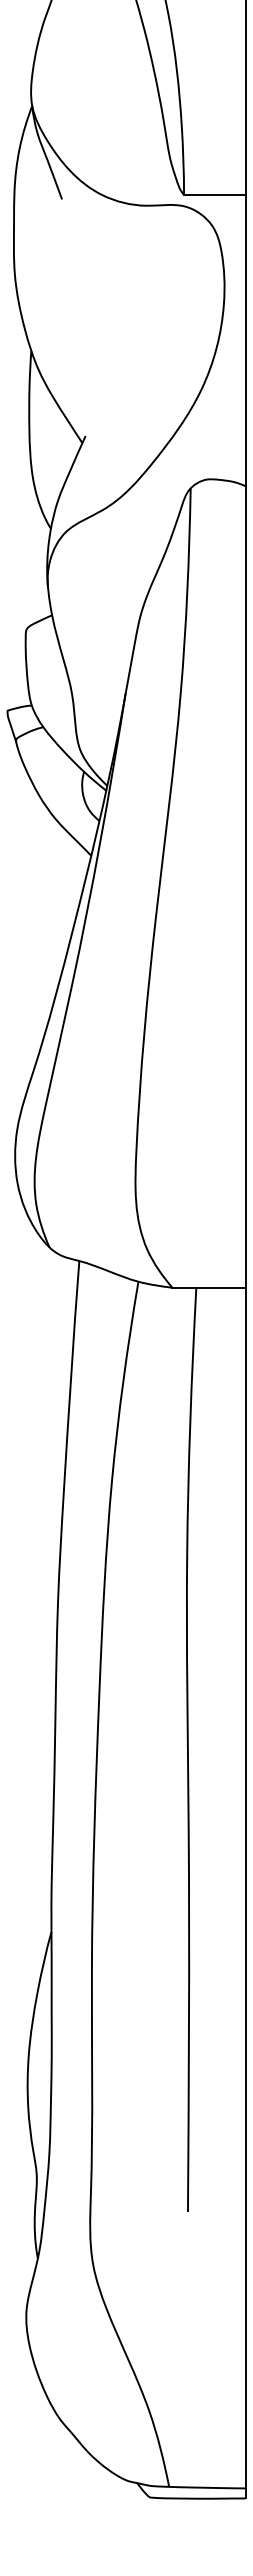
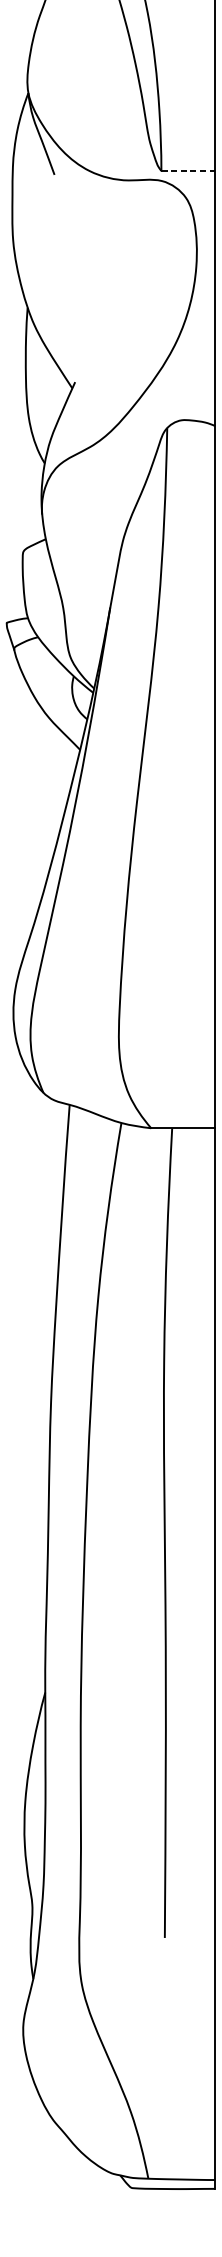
line: (214, 195) -> (188, 171), solid -> dashed

